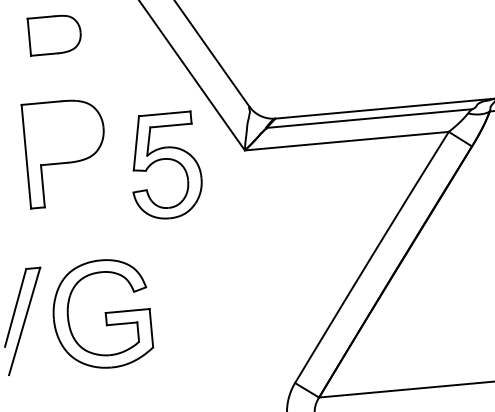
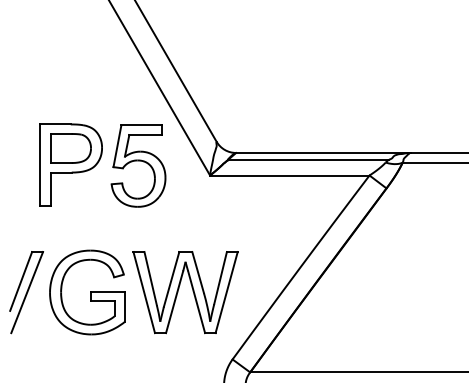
part: (54, 34) -> (70, 148), moved
part: (165, 165) -> (138, 165), moved
part: (219, 299) -> (179, 289), added

